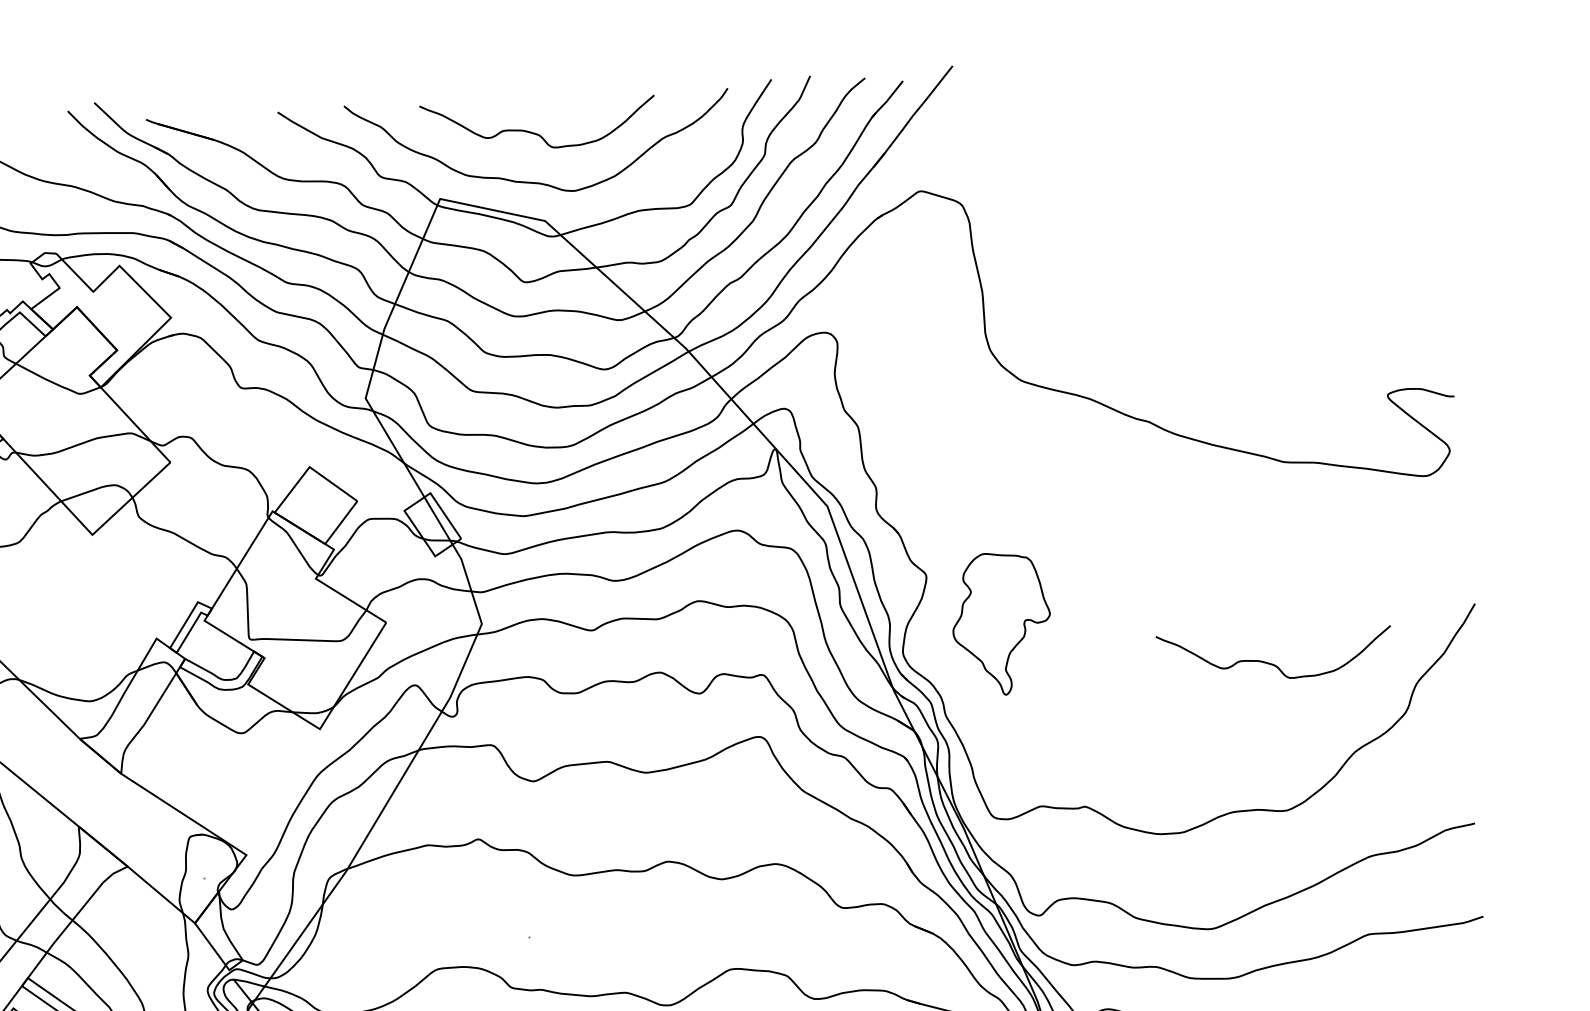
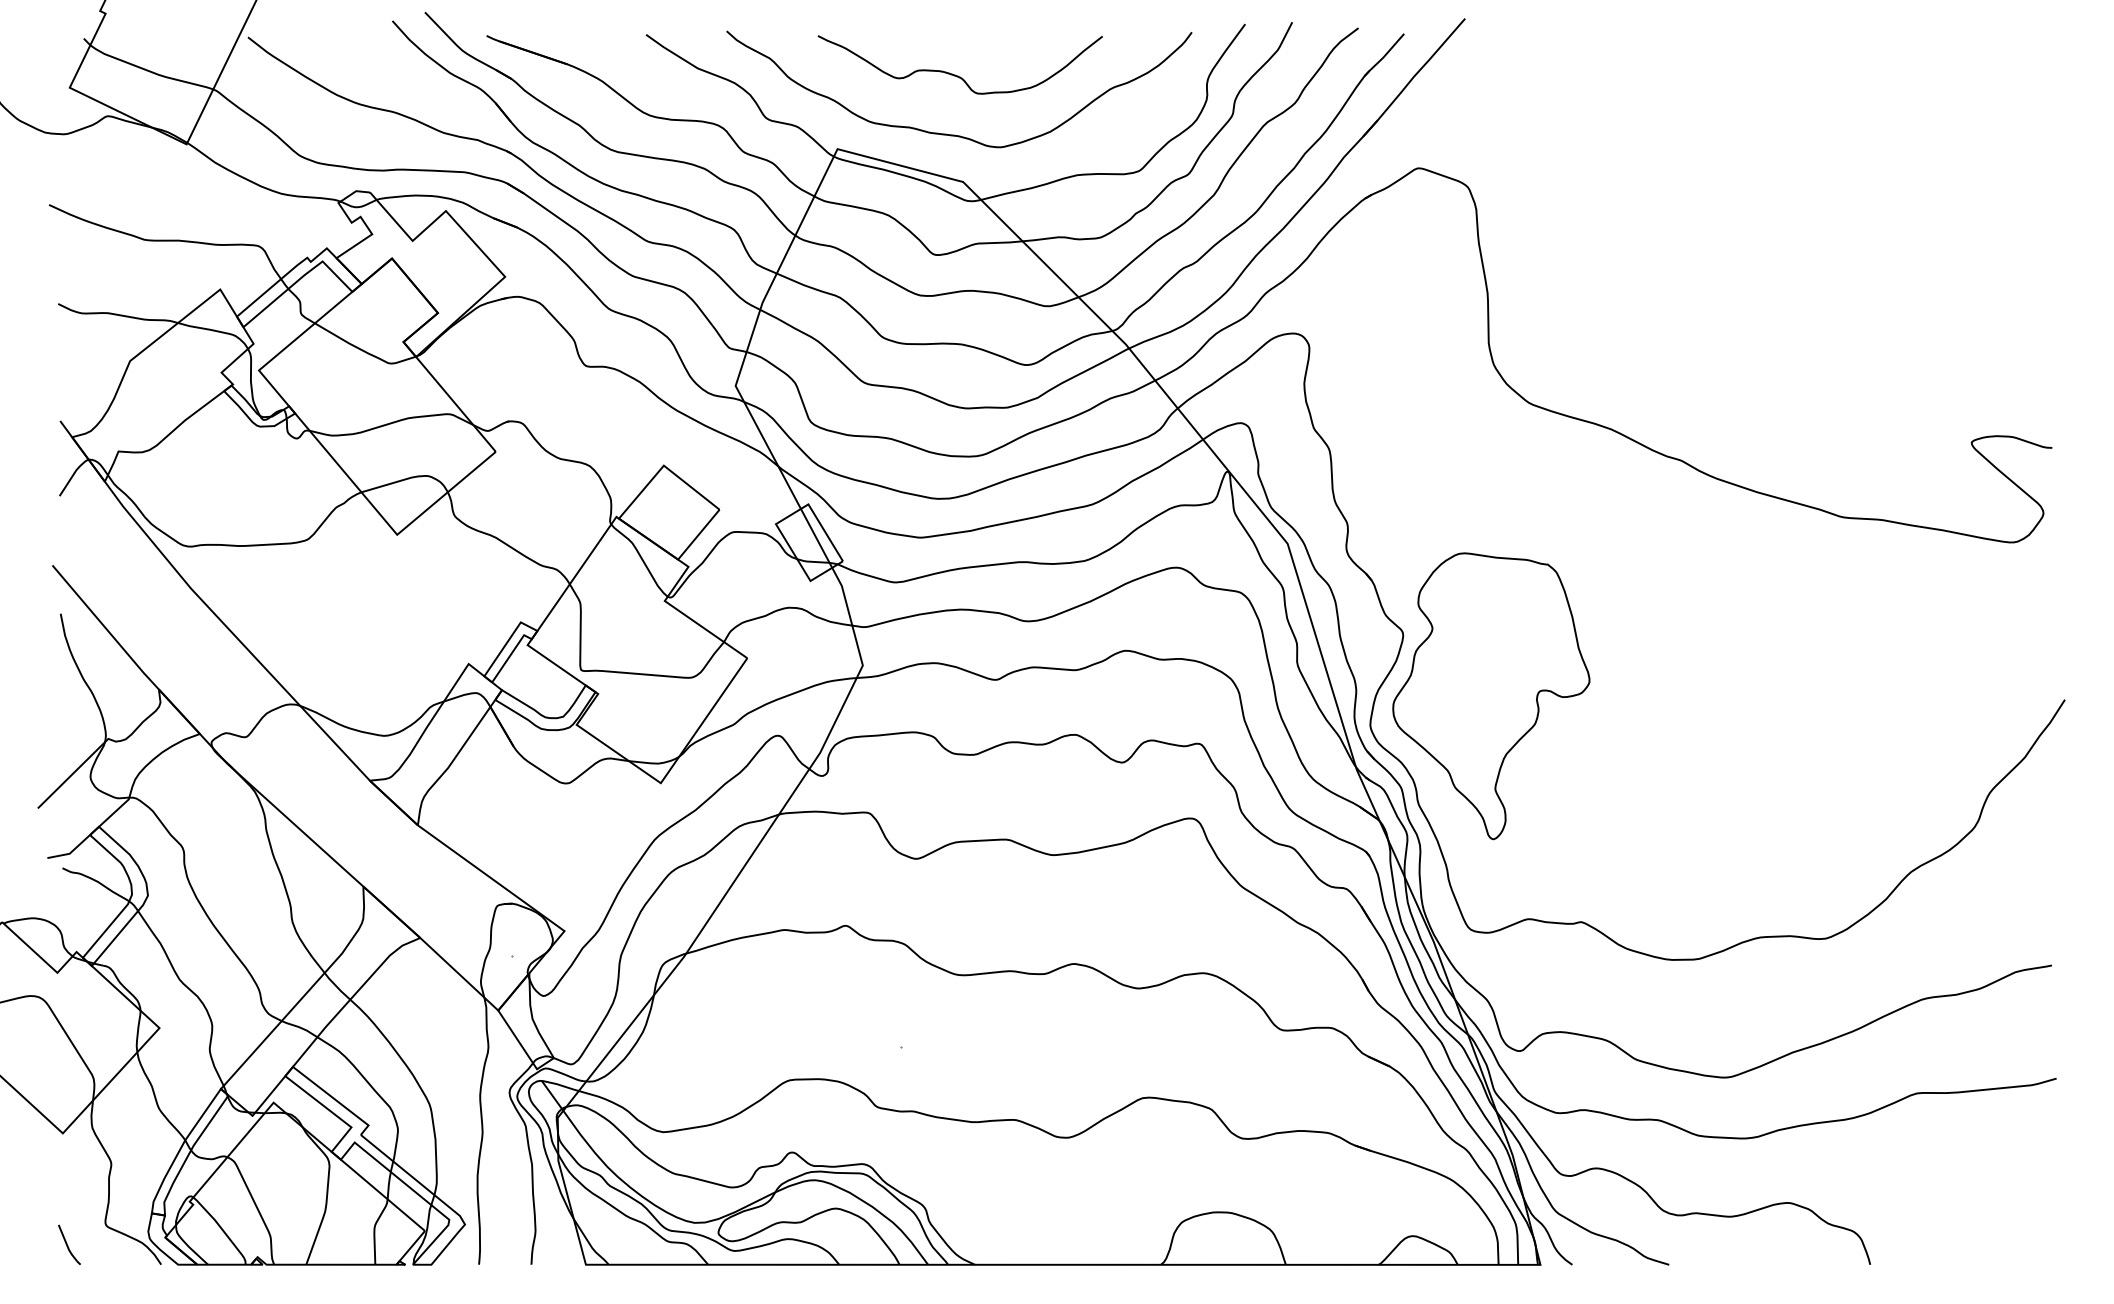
part: (1001, 624) -> (1491, 696), size x1.67
curve: (1270, 663) -> (1814, 759), removed

